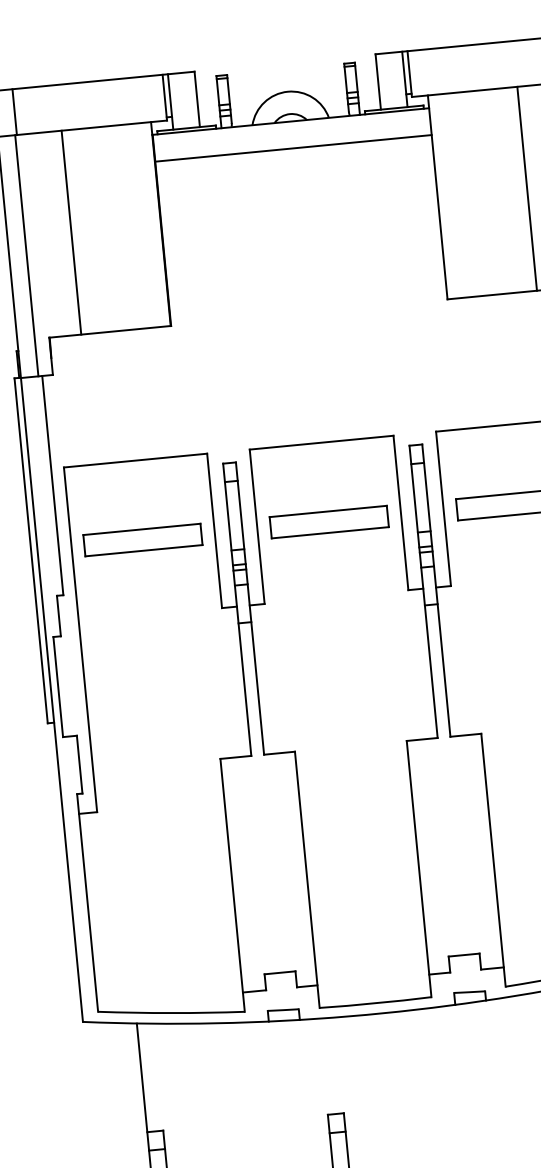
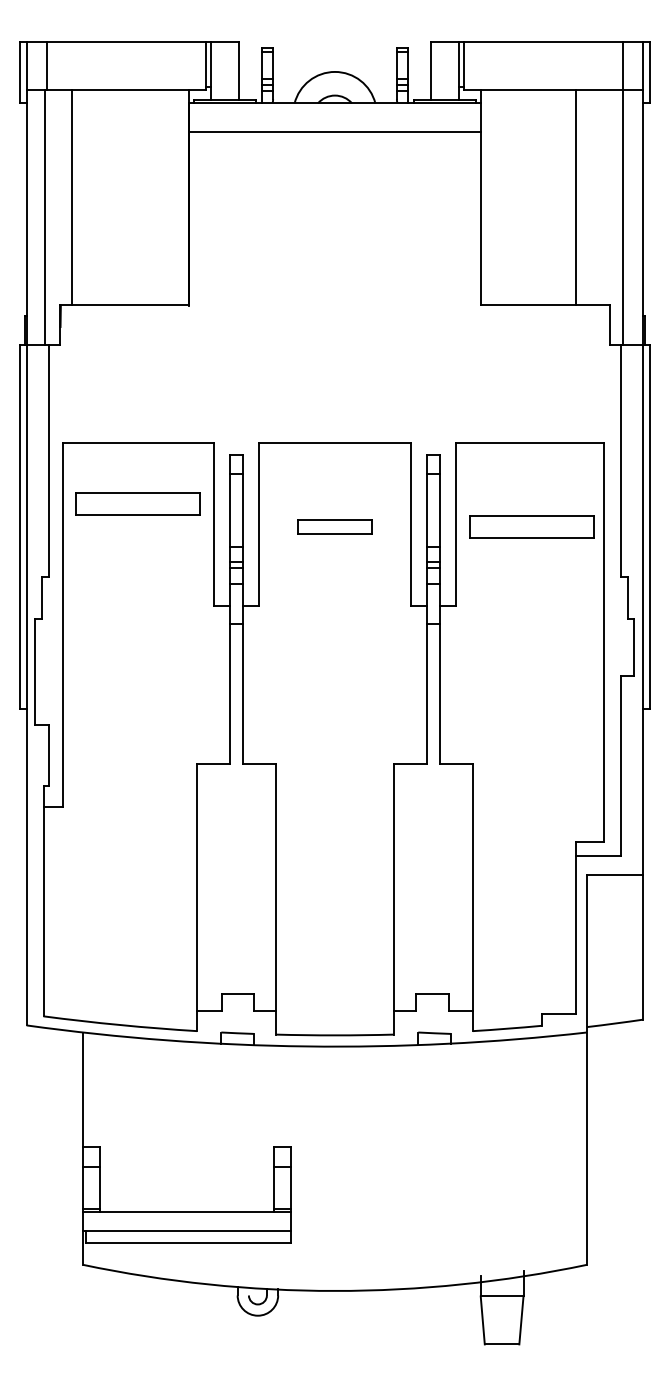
line: (71, 232) -> (72, 197), moved
part: (328, 521) -> (334, 526), size x0.6
part: (142, 539) -> (137, 503), moved

